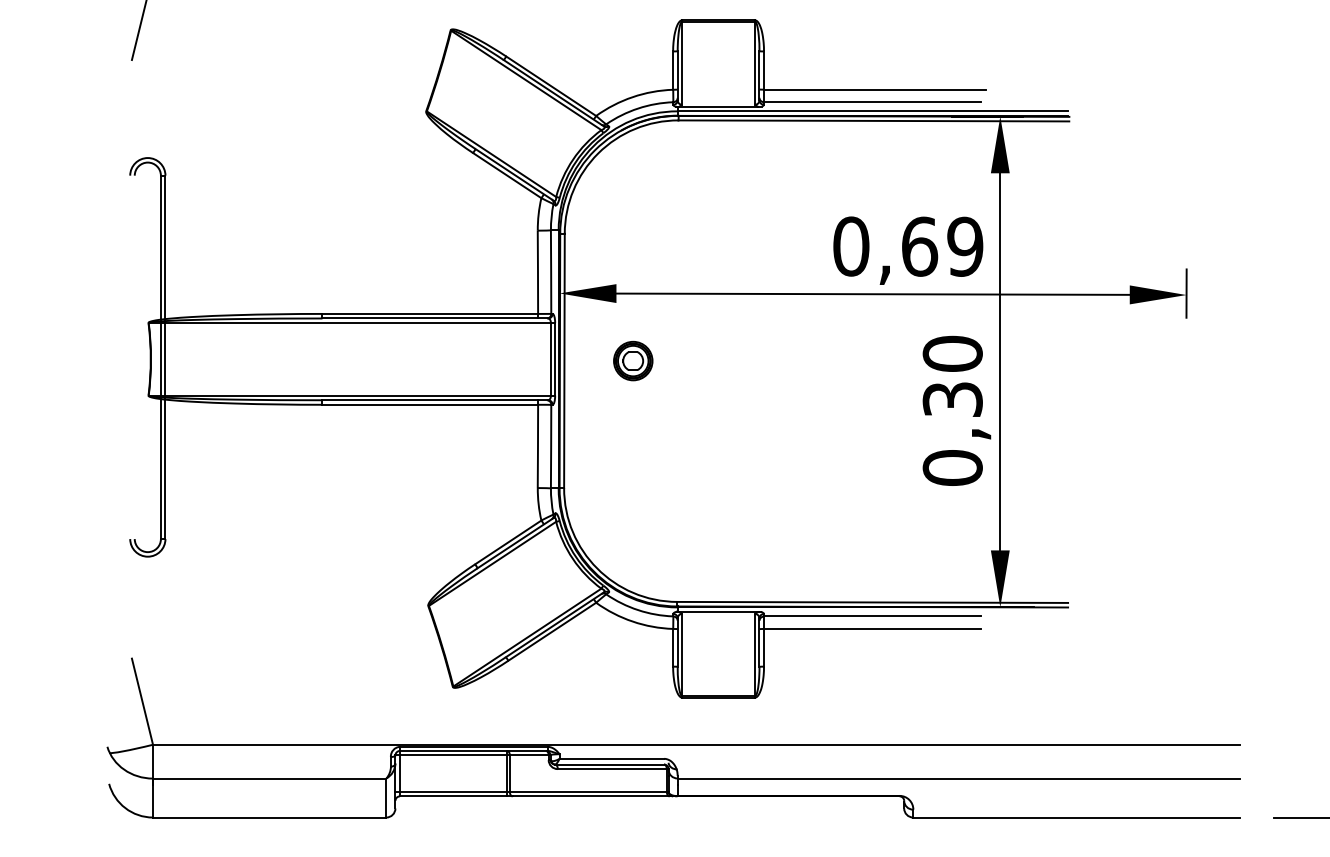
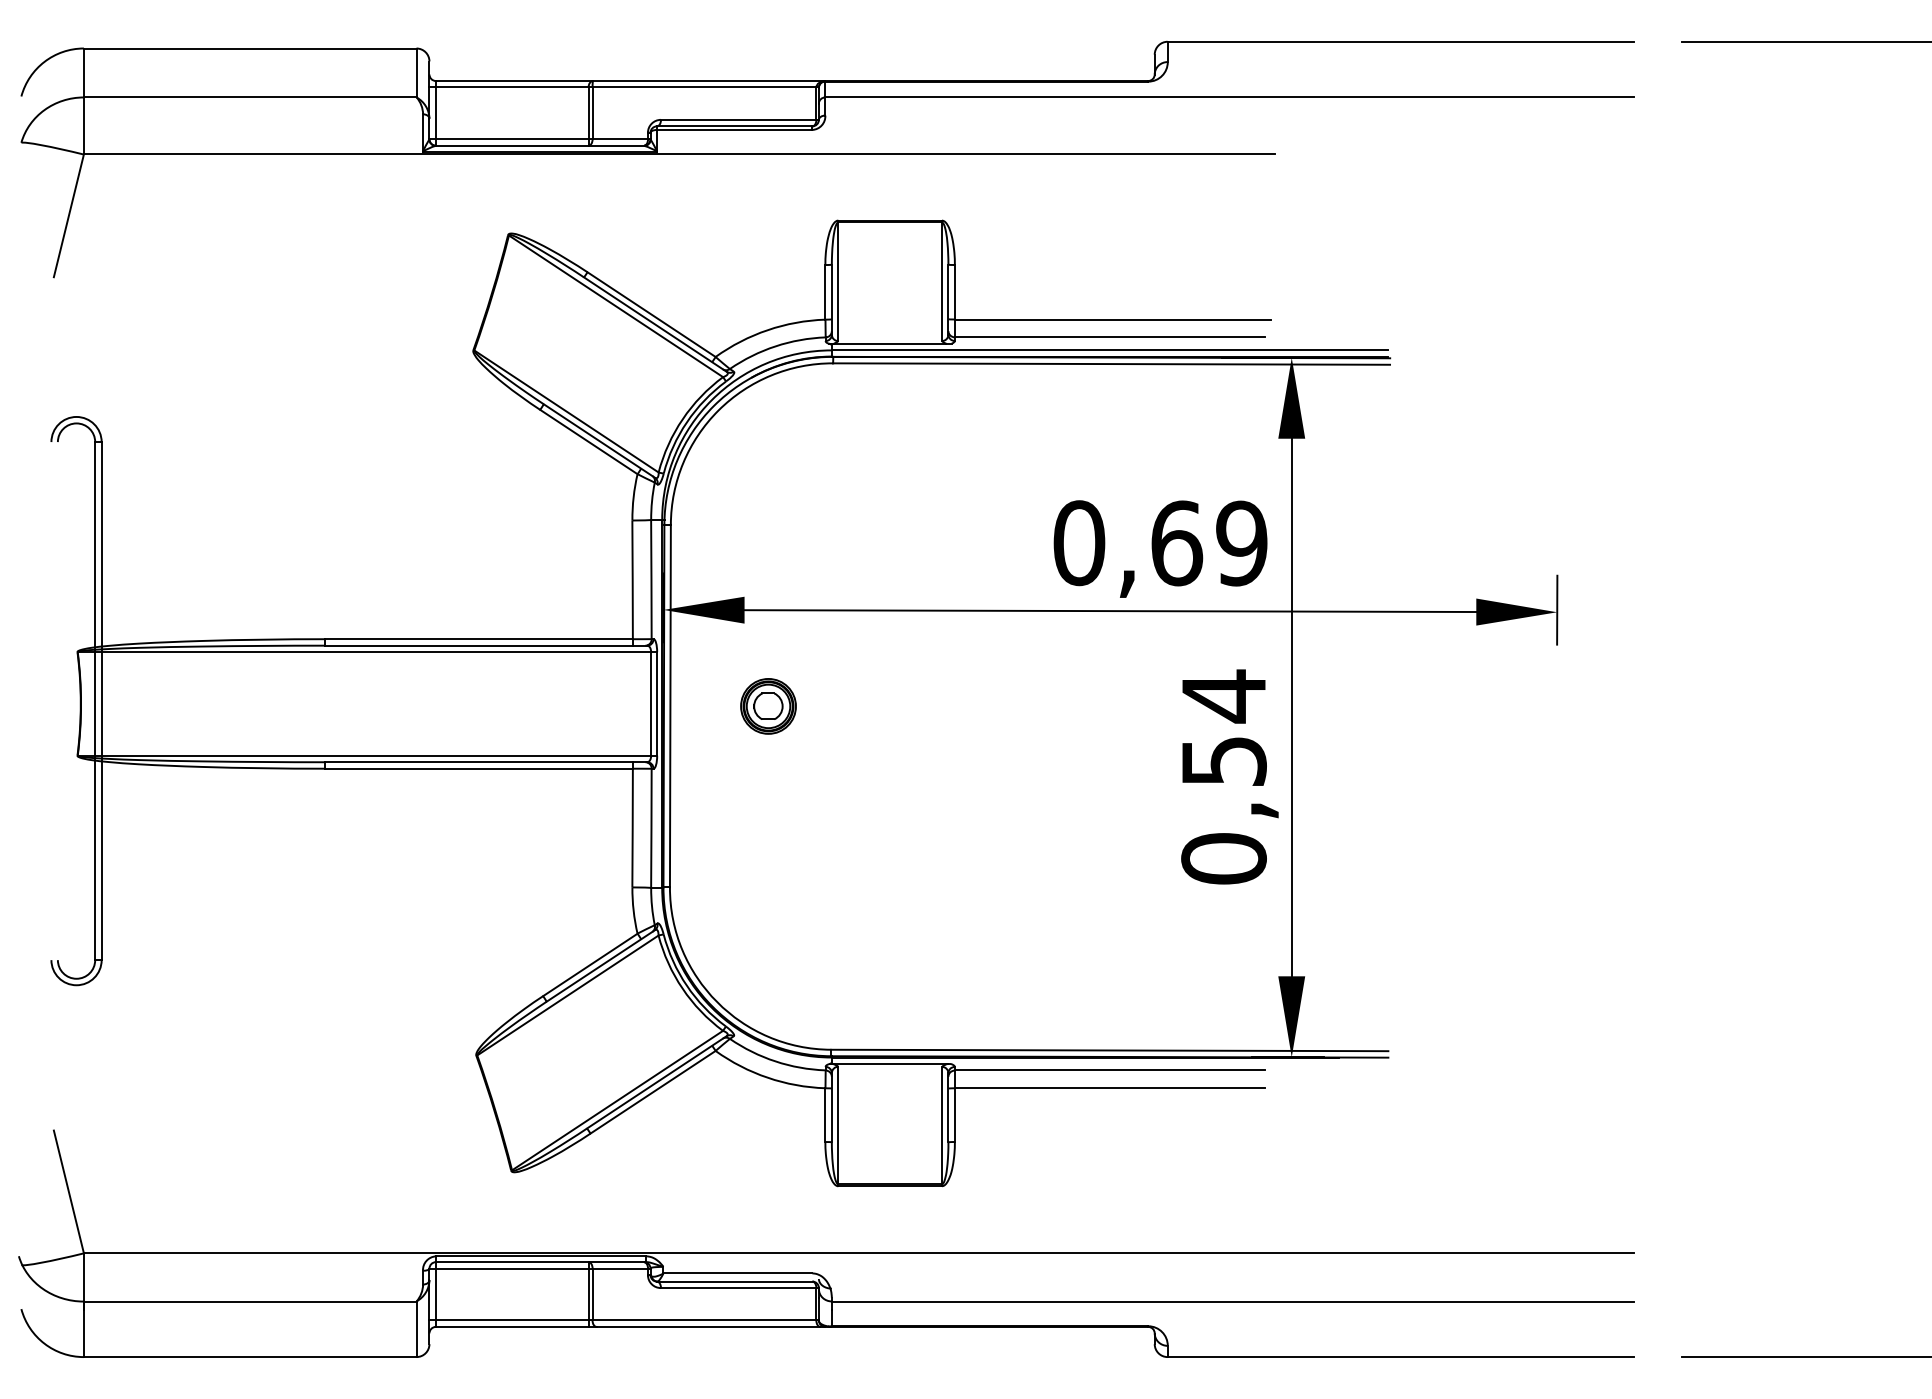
text: (952, 375) -> (1223, 727), 0,30 -> 0,54

